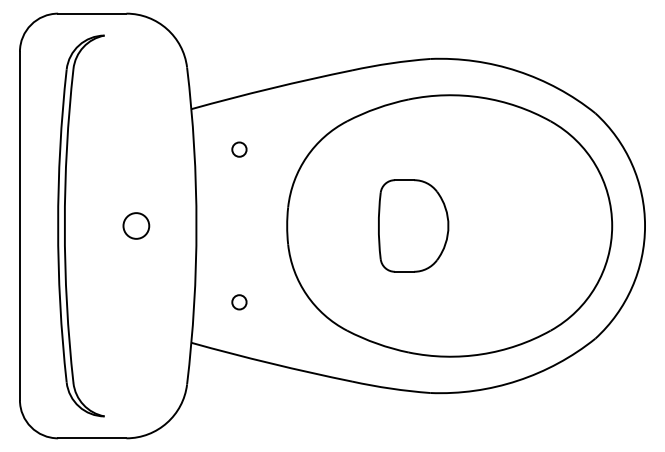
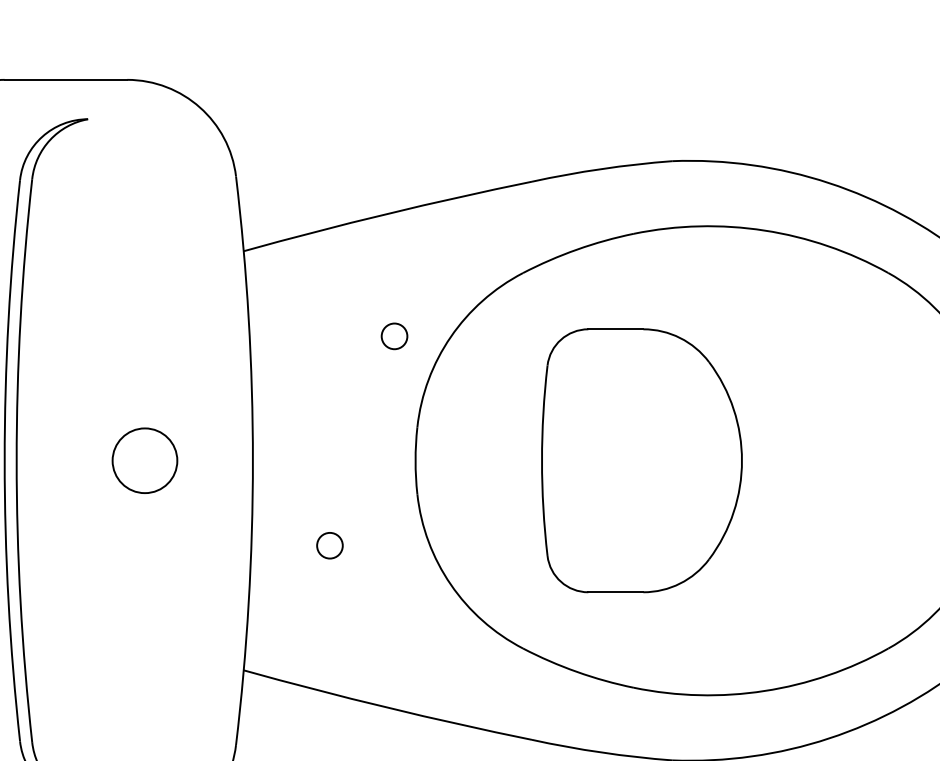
circle: (239, 149) -> (394, 336), moved
circle: (136, 225) -> (145, 459), size x1.4
part: (413, 225) -> (642, 459), size x1.6
circle: (239, 302) -> (330, 546), moved

